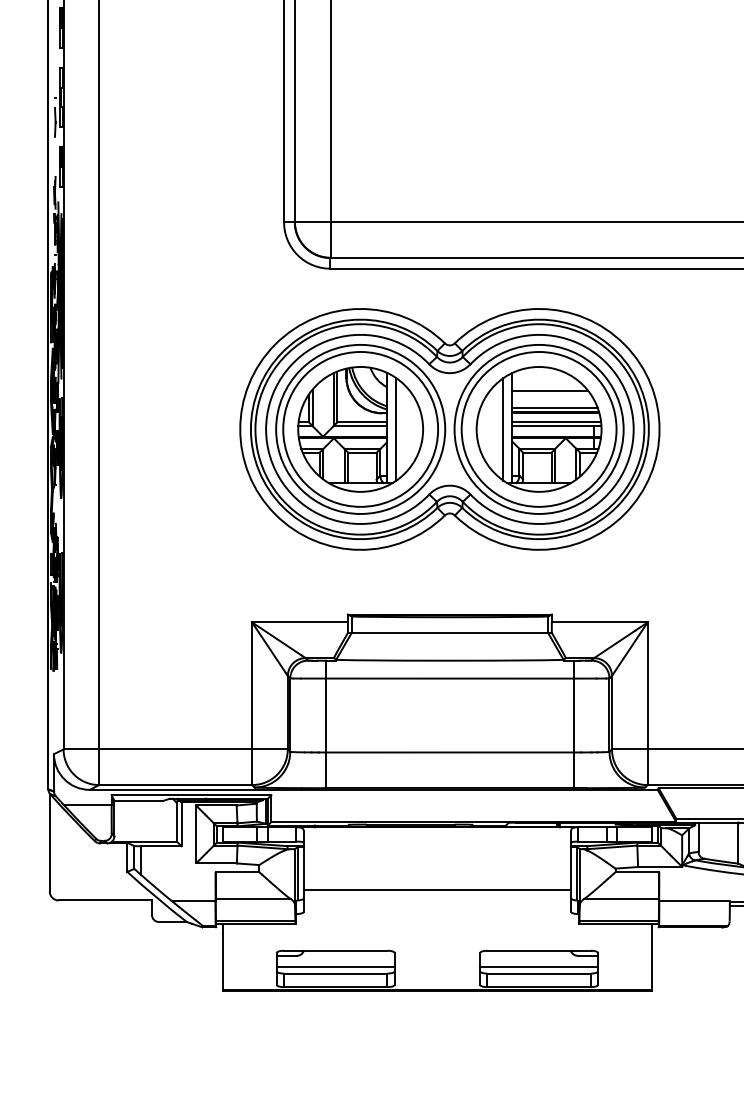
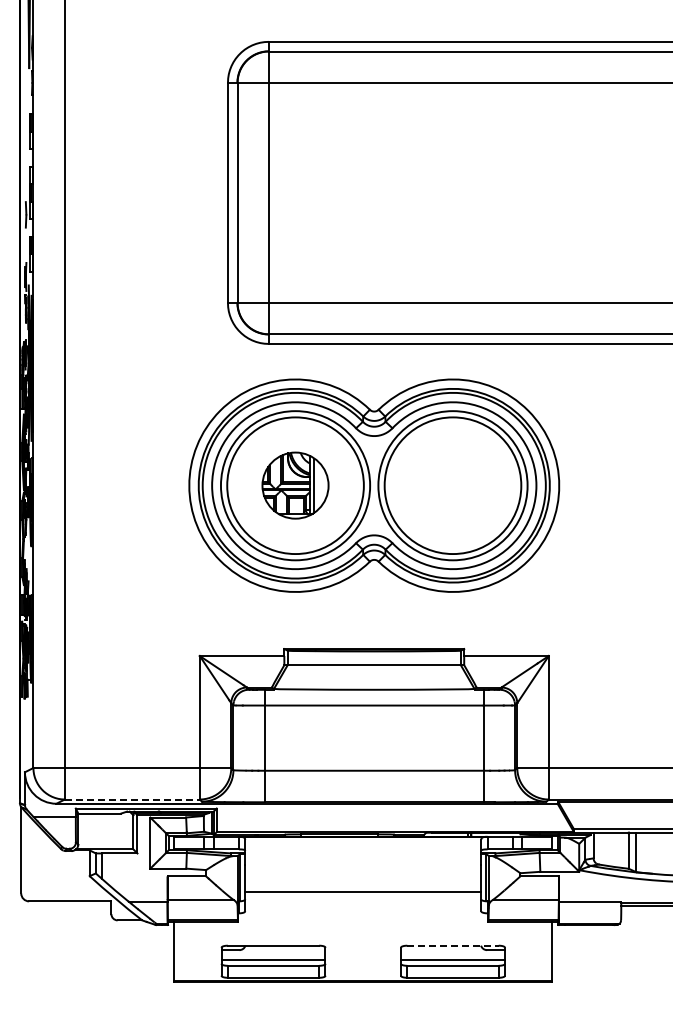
part: (360, 429) -> (295, 485), size x0.6
part: (538, 429) -> (452, 485), removed
line: (175, 785) -> (132, 799), solid -> dashed
line: (538, 950) -> (452, 945), solid -> dashed

